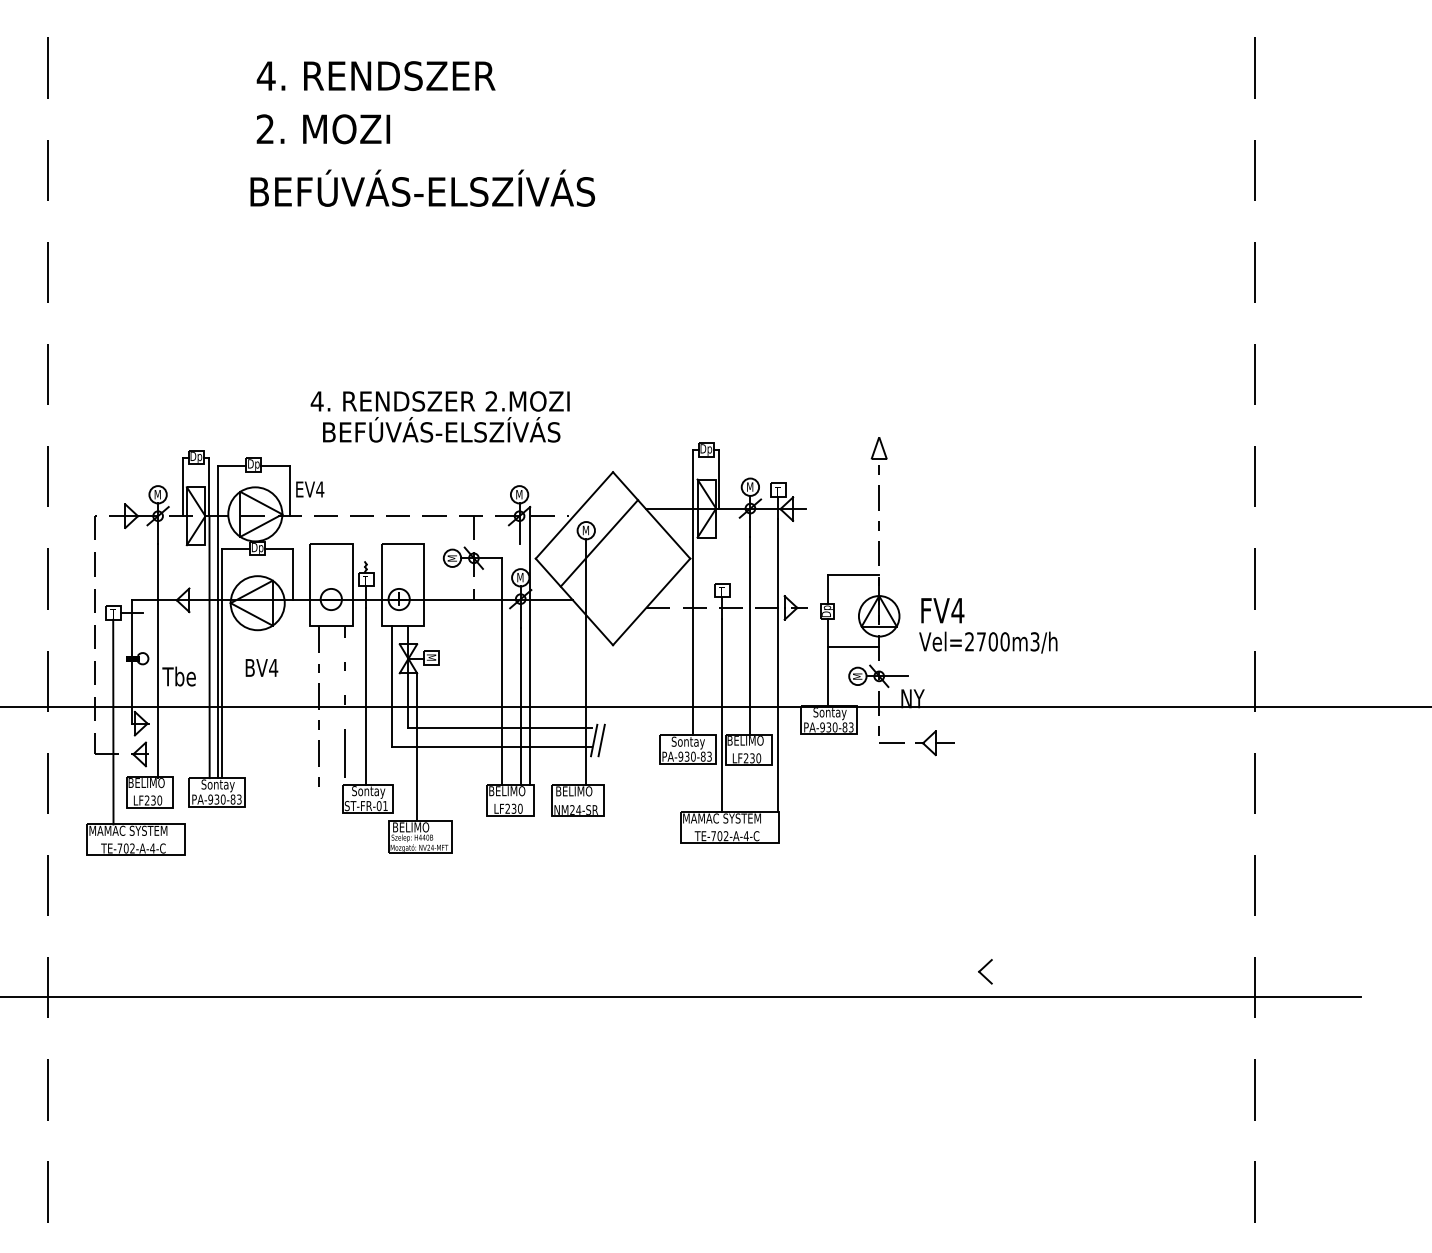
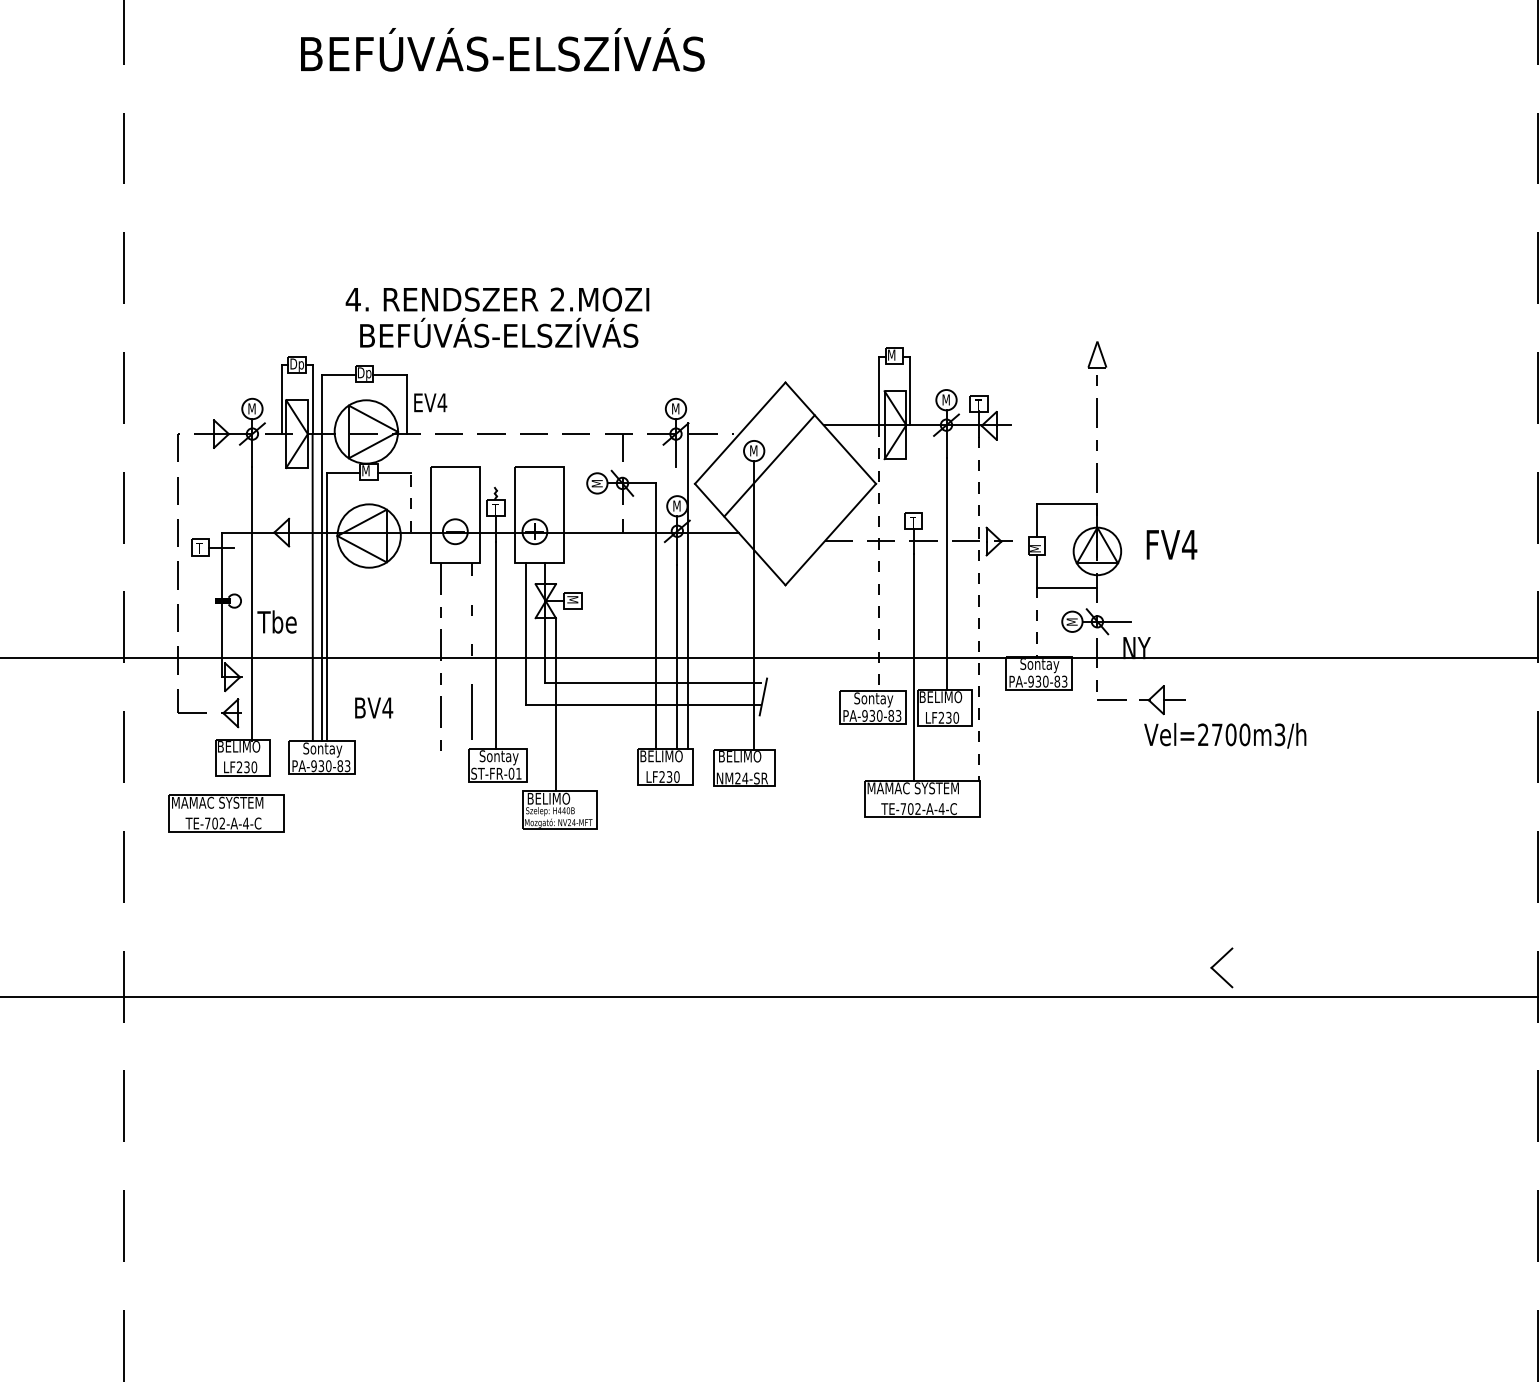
text: (422, 187) -> (502, 48), moved
text: (439, 416) -> (496, 317), moved
text: (706, 449) -> (895, 355), Dp -> M
text: (257, 548) -> (368, 471), Dp -> M
line: (293, 573) -> (411, 501), solid -> dashed
text: (827, 610) -> (1036, 544), Dp -> M
line: (693, 622) -> (879, 558), solid -> dashed
text: (988, 642) -> (1225, 735), moved
line: (778, 665) -> (979, 609), solid -> dashed
text: (261, 667) -> (373, 707), moved
line: (827, 676) -> (1036, 621), solid -> dashed
line: (113, 721) -> (200, 674), removed
line: (601, 740) -> (771, 696), removed
part: (985, 971) -> (1221, 967), size x1.4

